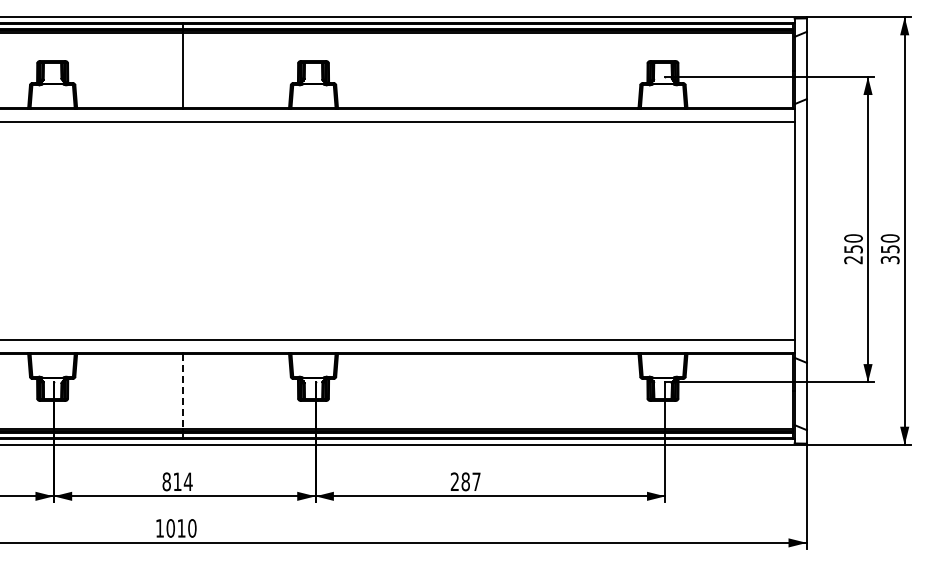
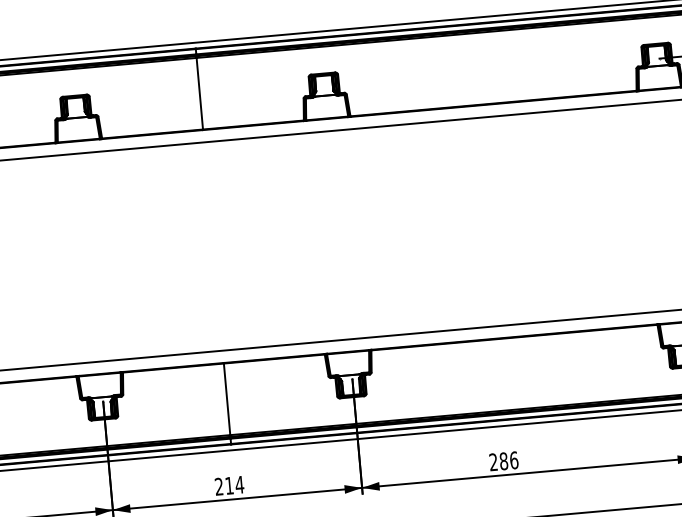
line: (183, 391) -> (227, 399), dashed -> solid
text: (166, 481) -> (218, 486), 814 -> 214
text: (476, 481) -> (514, 460), 287 -> 286

